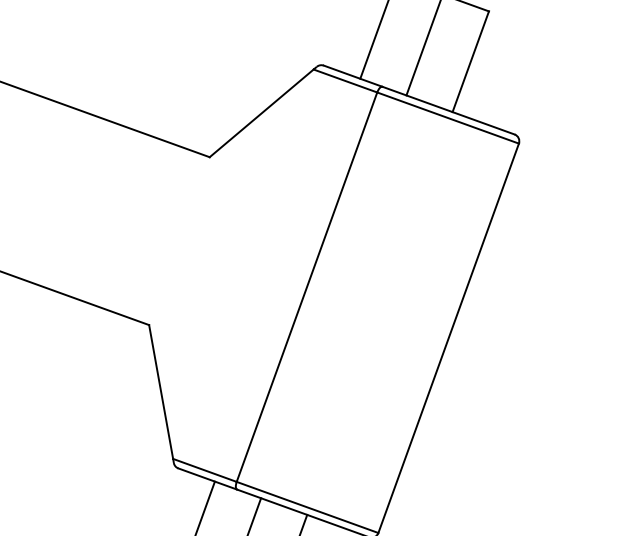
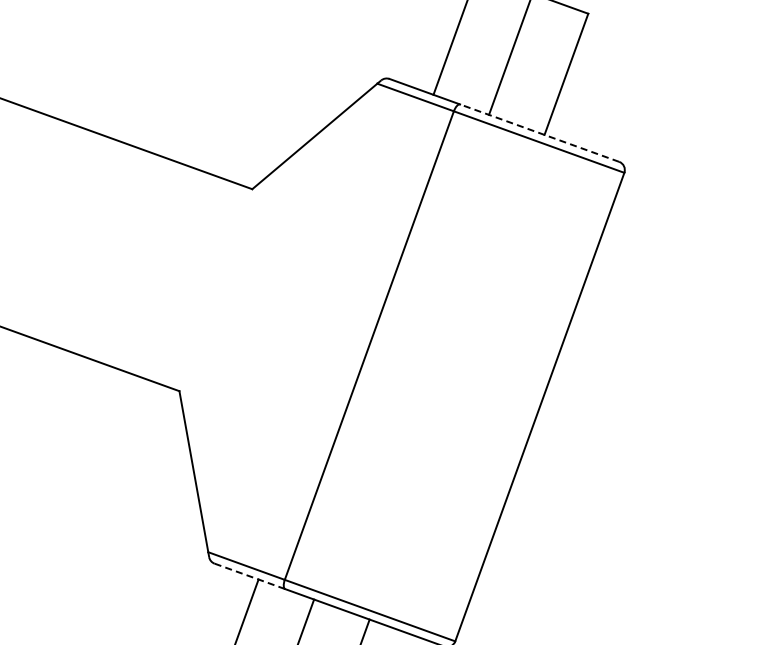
line: (448, 110) -> (539, 133), solid -> dashed
line: (208, 479) -> (250, 576), solid -> dashed

